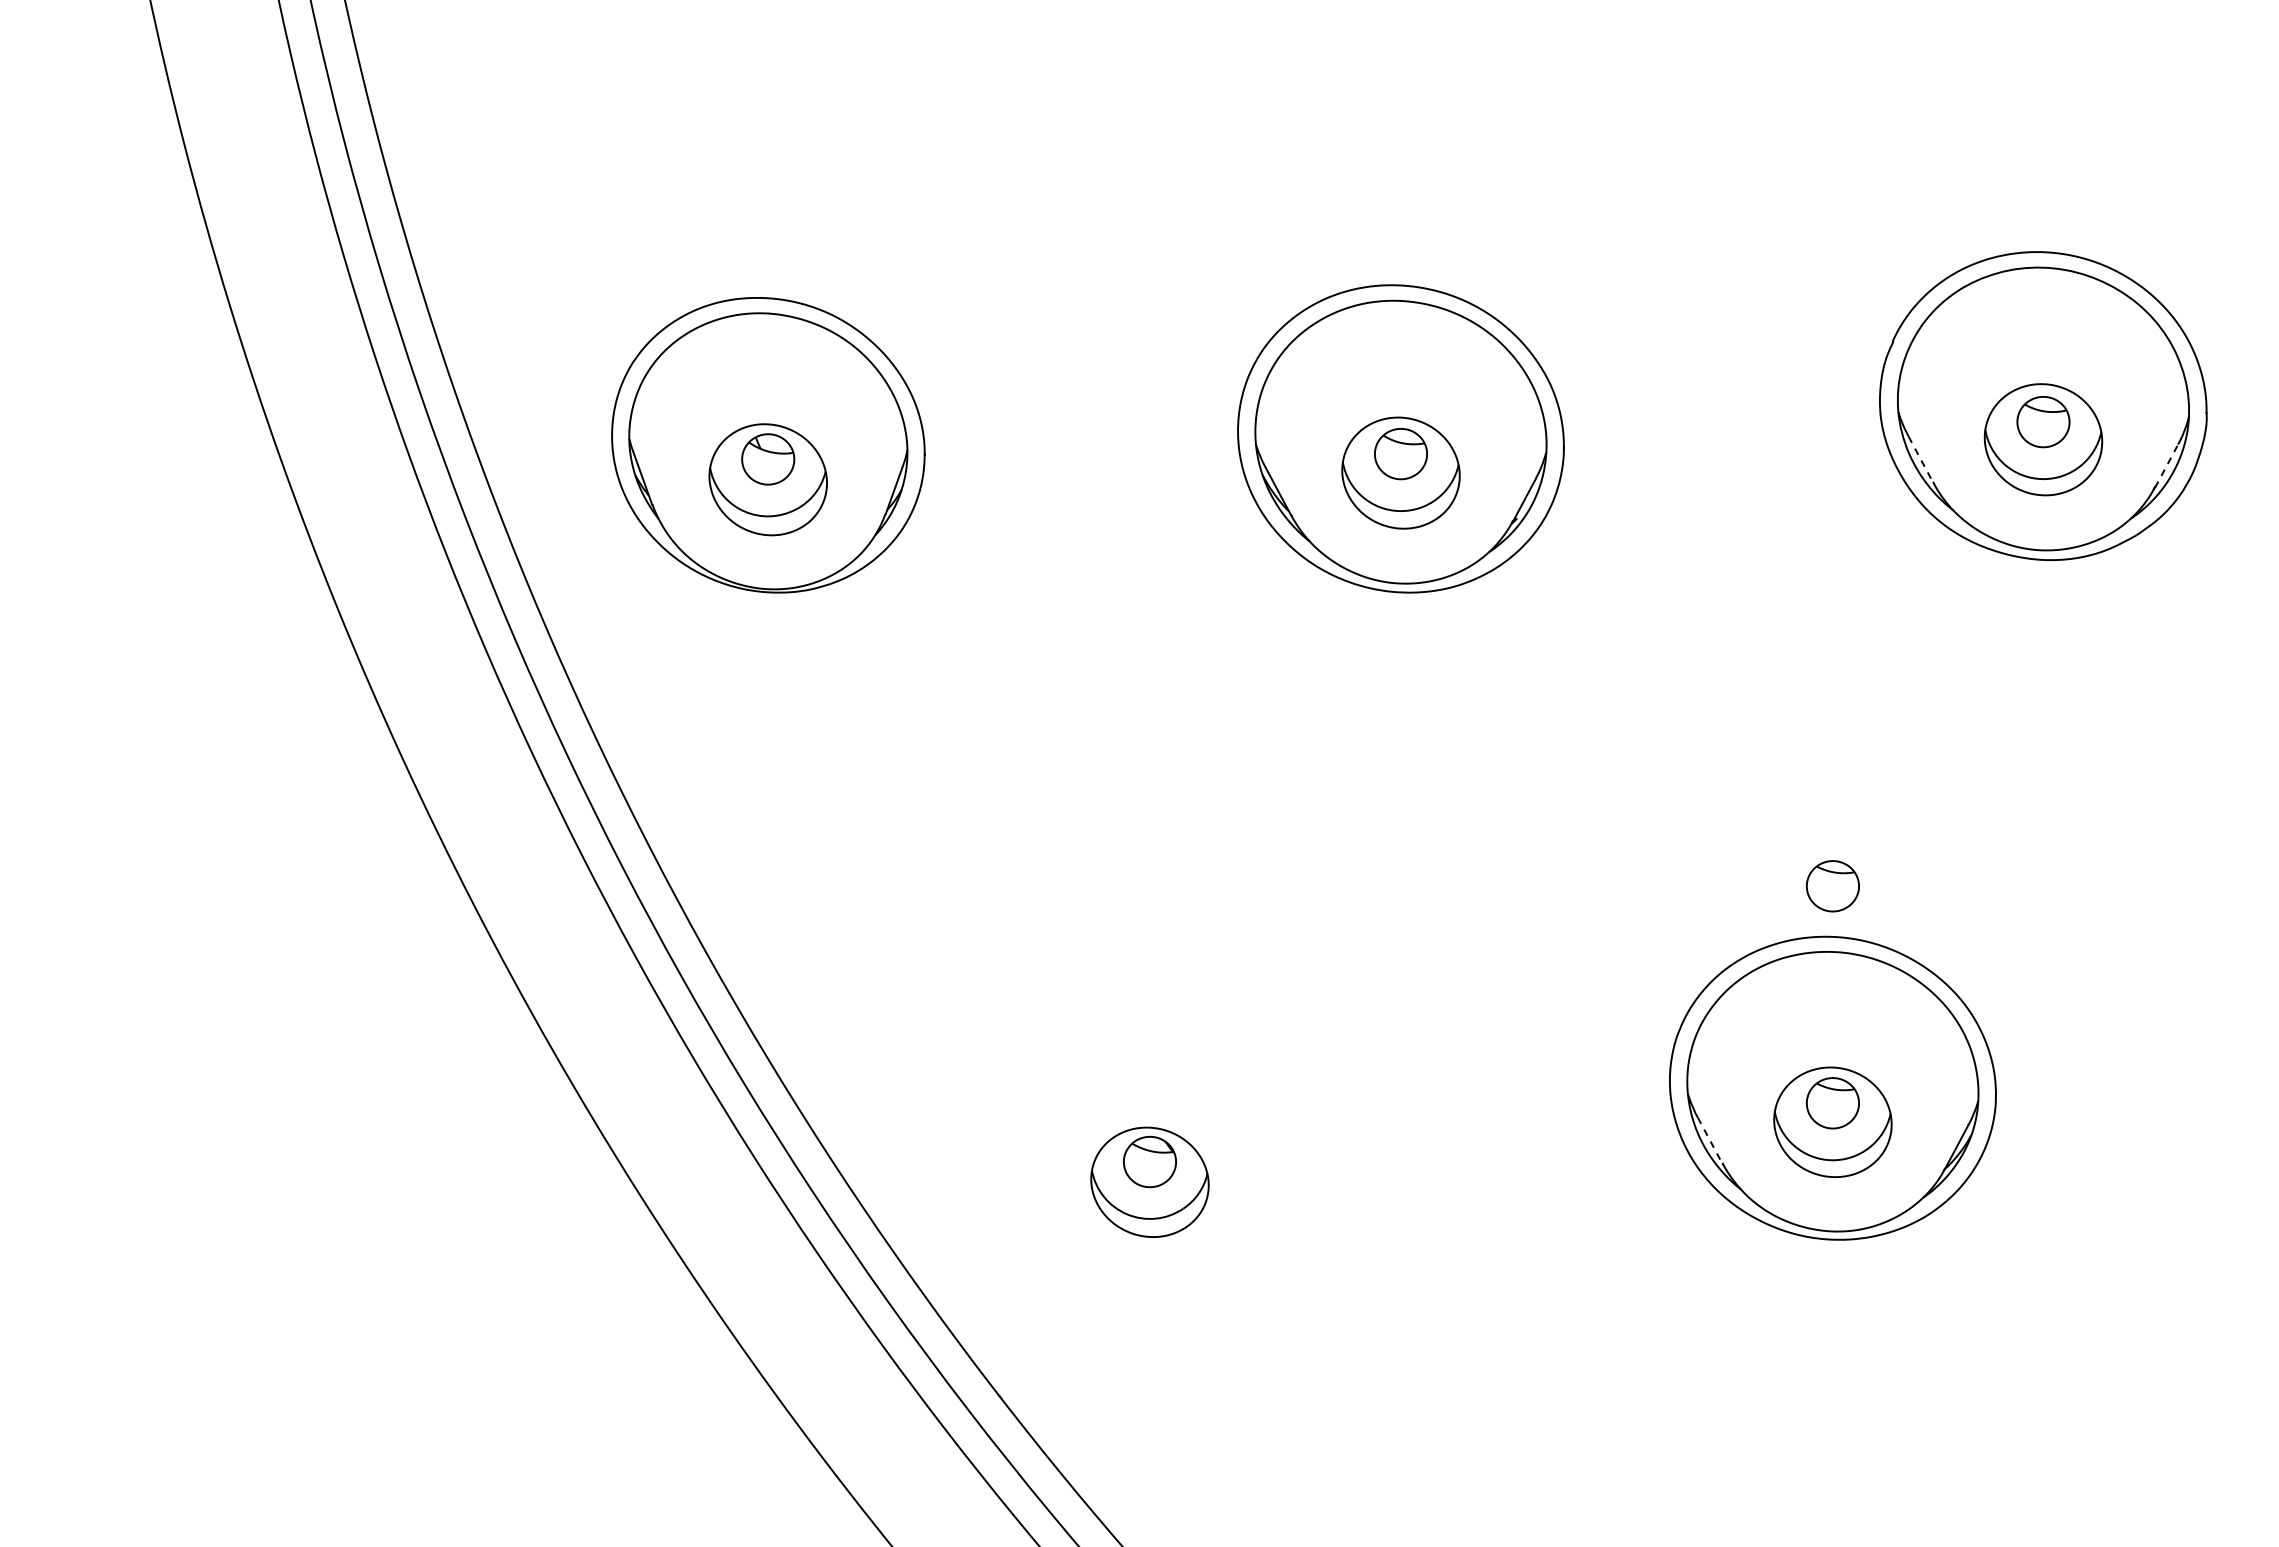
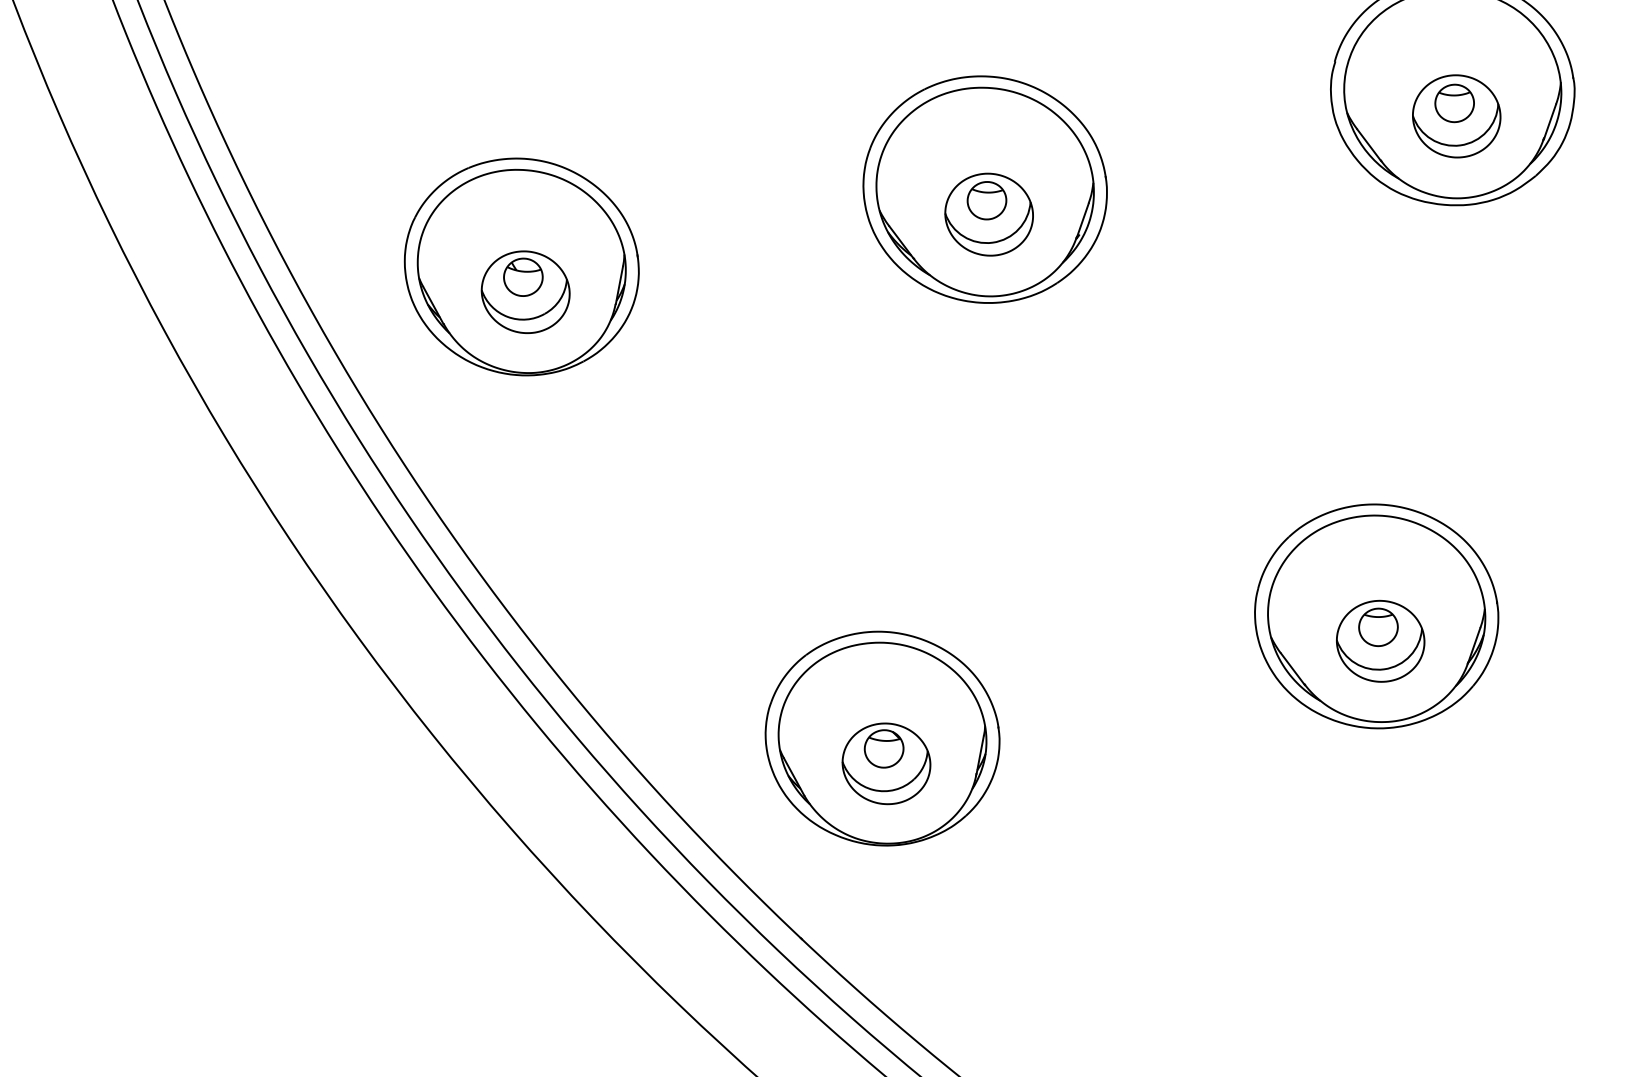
line: (1921, 460) -> (1369, 145), dashed -> solid
line: (2166, 465) -> (1549, 121), dashed -> solid
part: (1832, 886) -> (1353, 468), removed
line: (1710, 1141) -> (1293, 669), dashed -> solid
part: (1149, 1147) -> (882, 738), added

